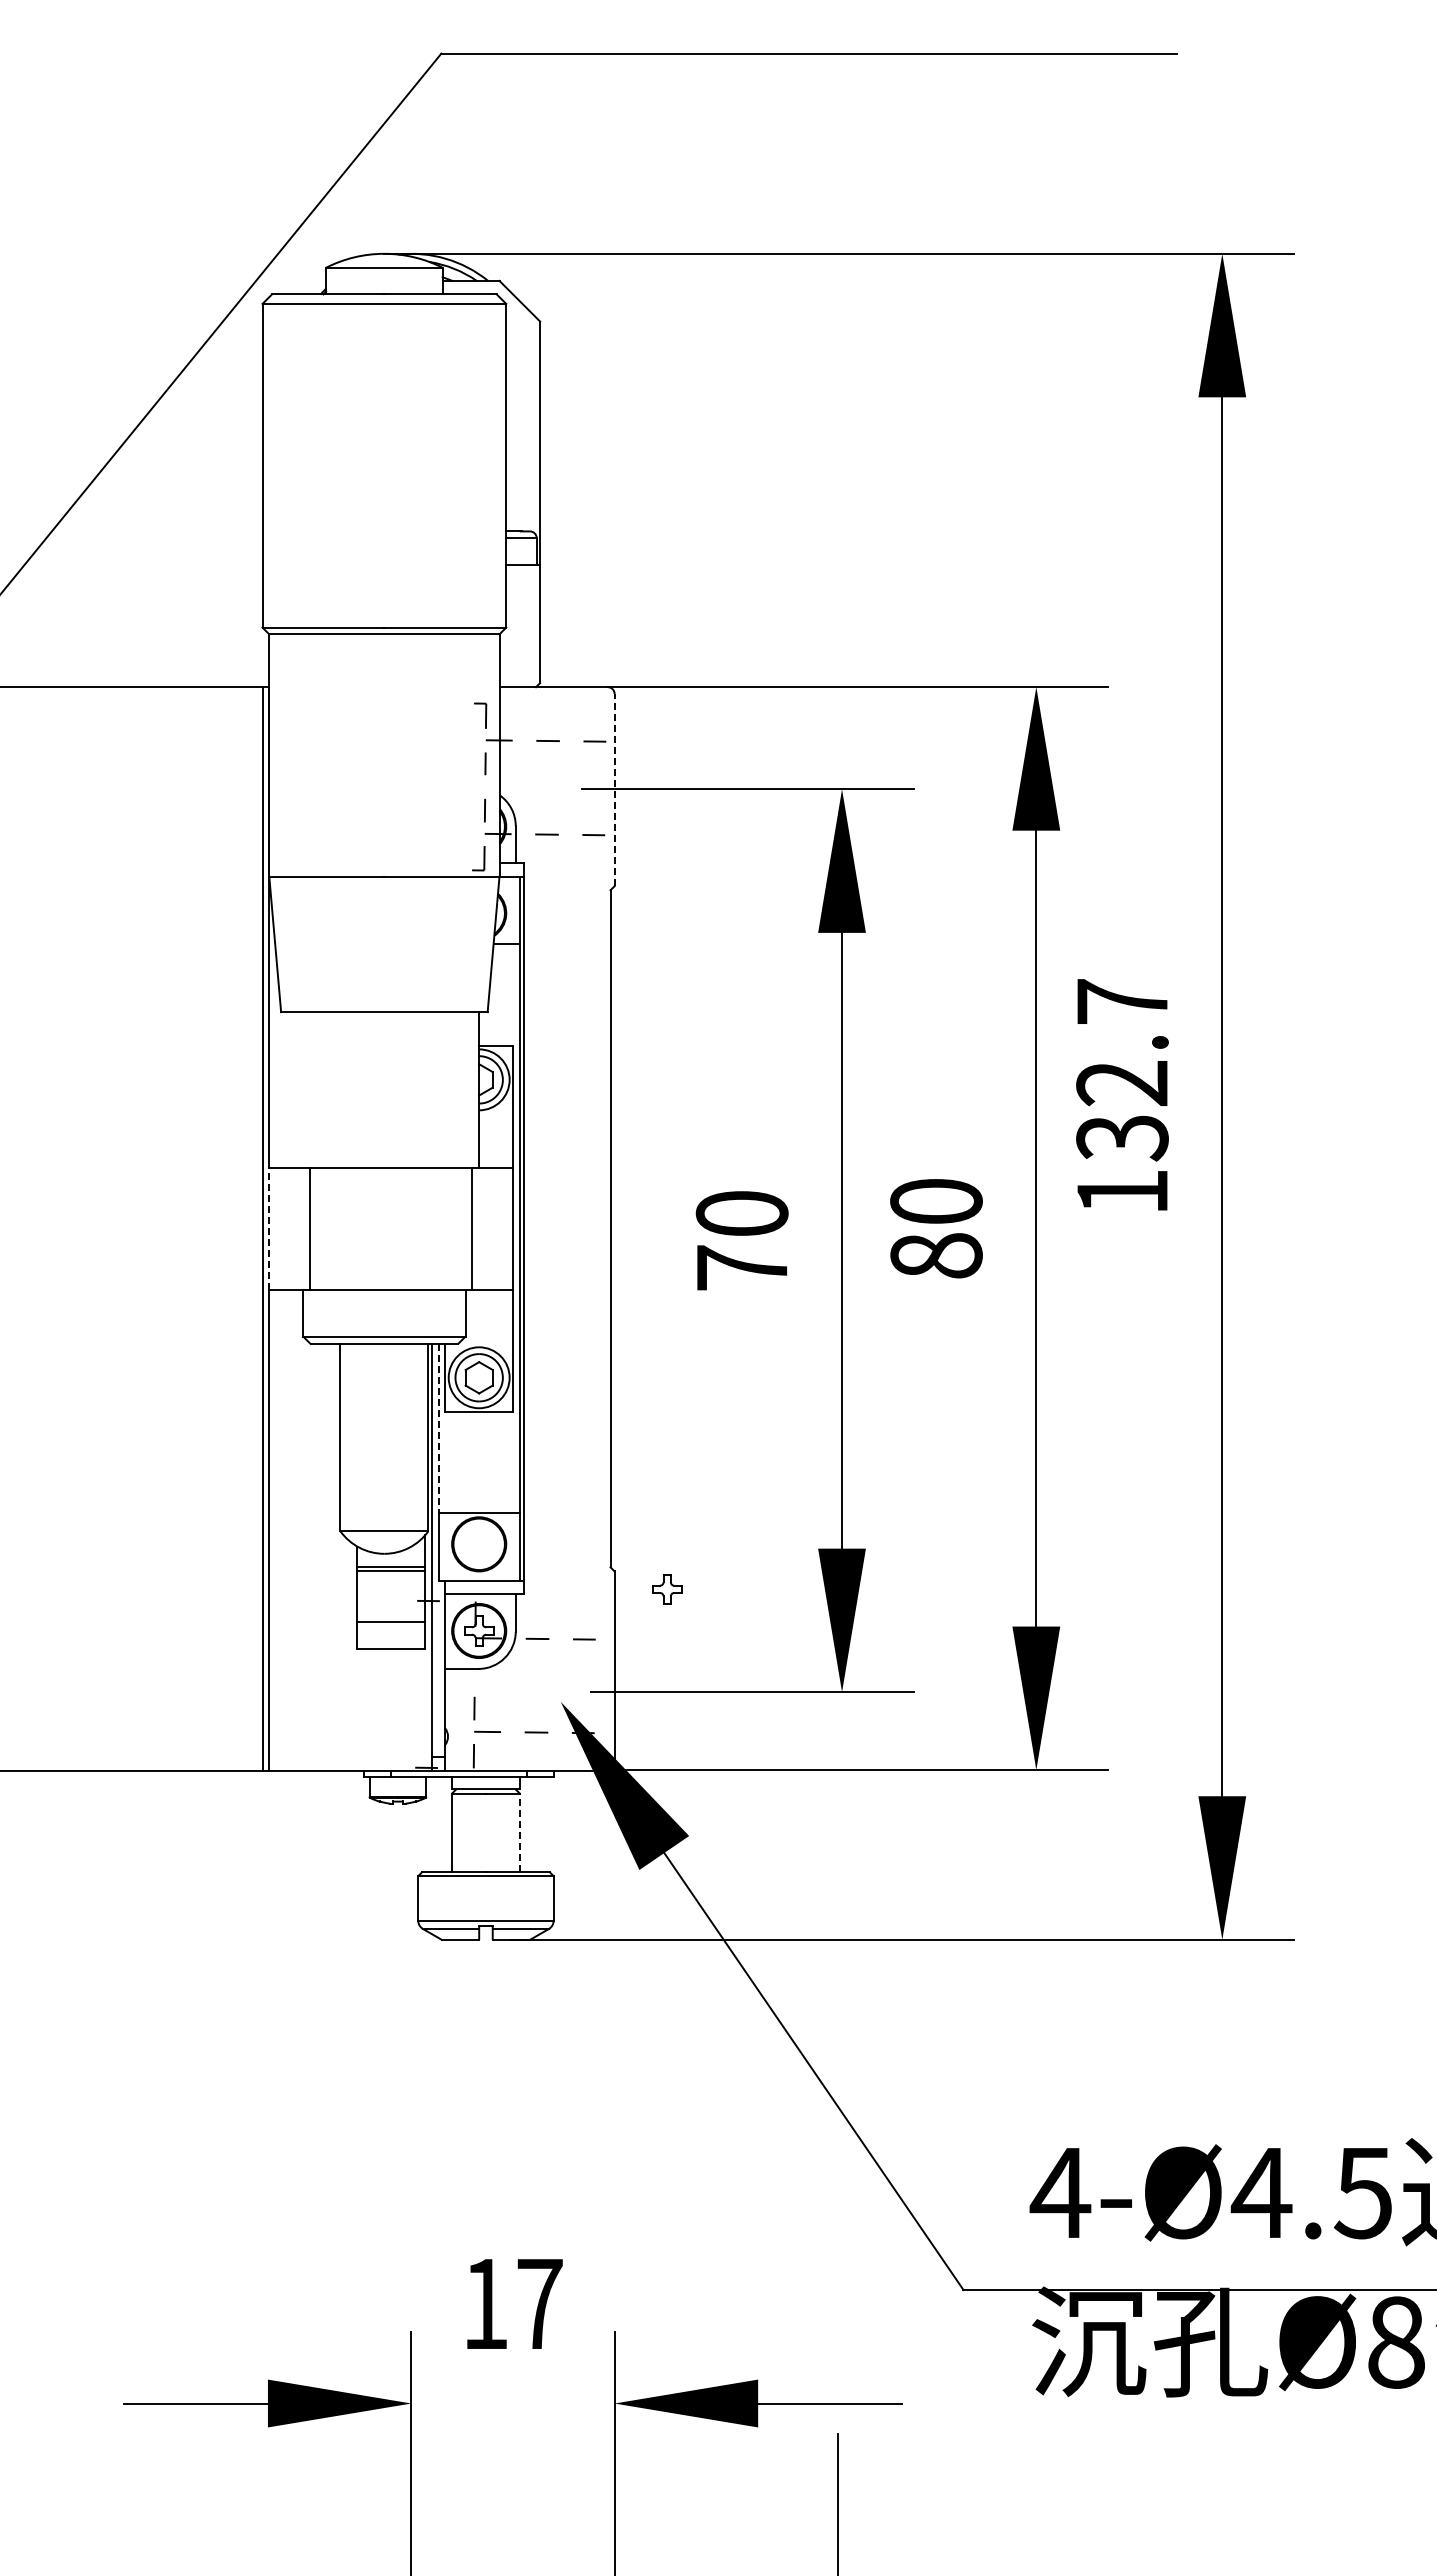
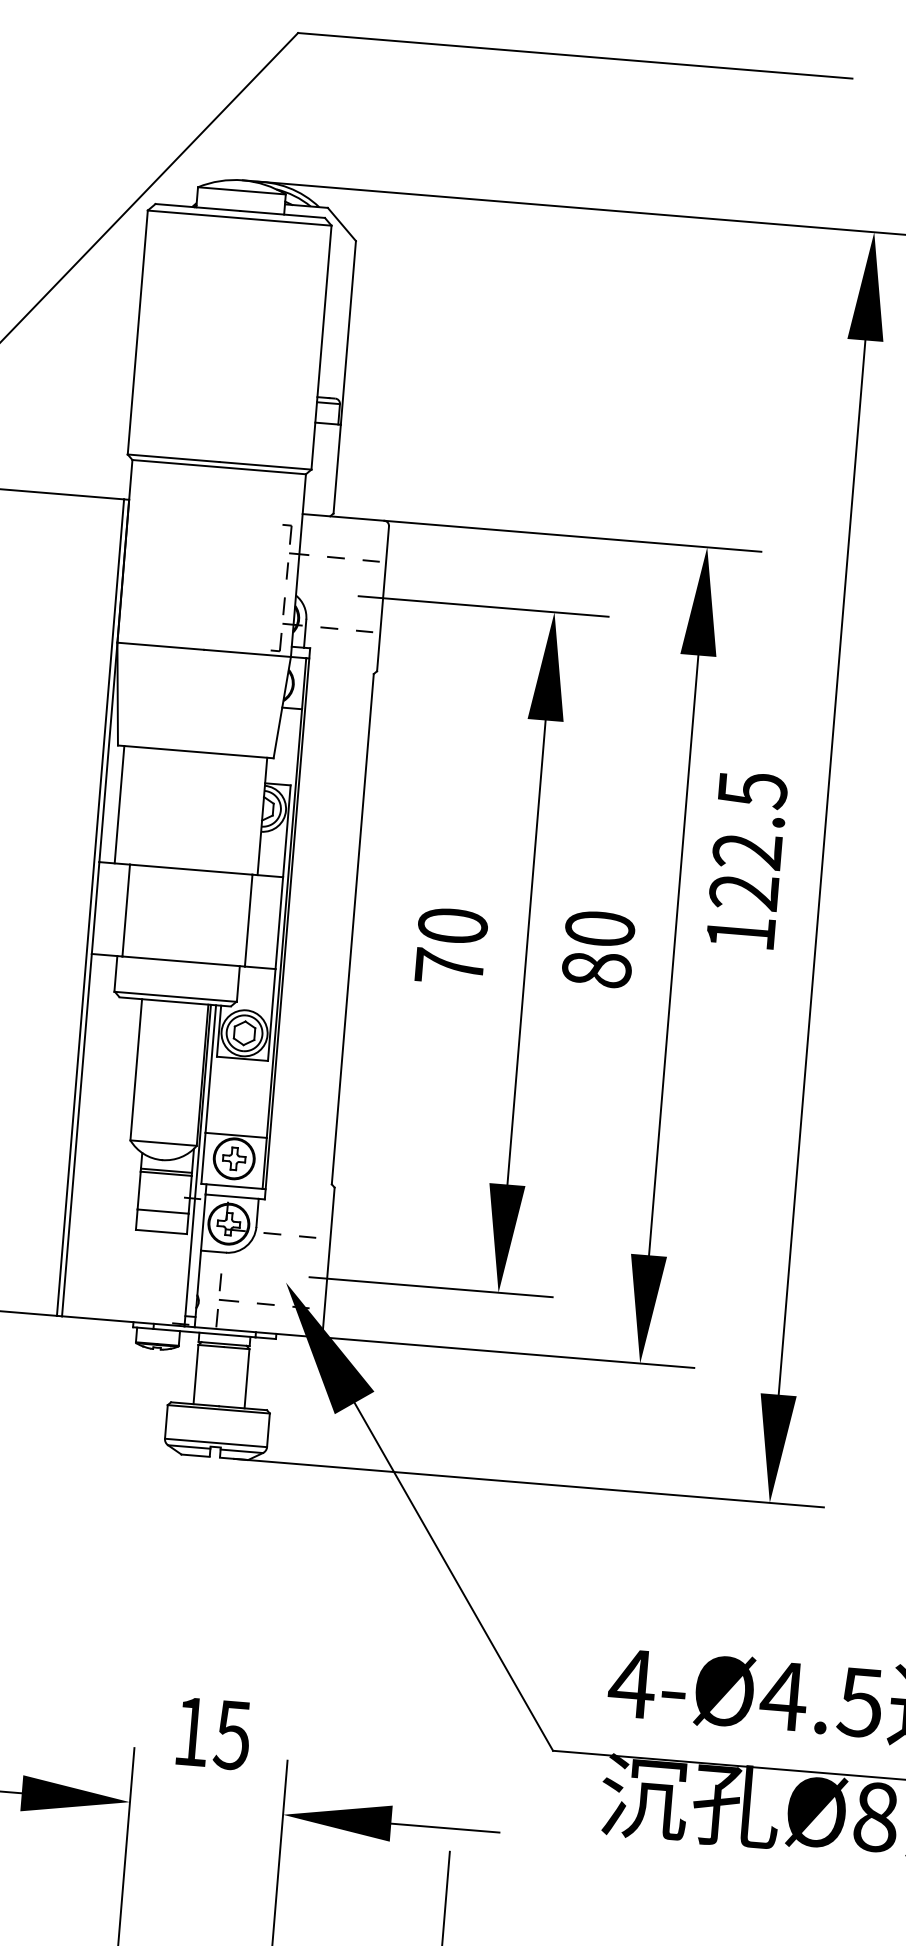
line: (614, 789) -> (383, 598), dashed -> solid
text: (1122, 1070) -> (748, 841), 132.7 -> 122.5
line: (289, 1089) -> (119, 804), added
line: (269, 1228) -> (95, 907), dashed -> solid
line: (438, 1428) -> (210, 1069), dashed -> solid
part: (667, 1589) -> (234, 1158), moved
line: (519, 1832) -> (246, 1378), dashed -> solid
text: (538, 2304) -> (231, 1735), 17 -> 15

